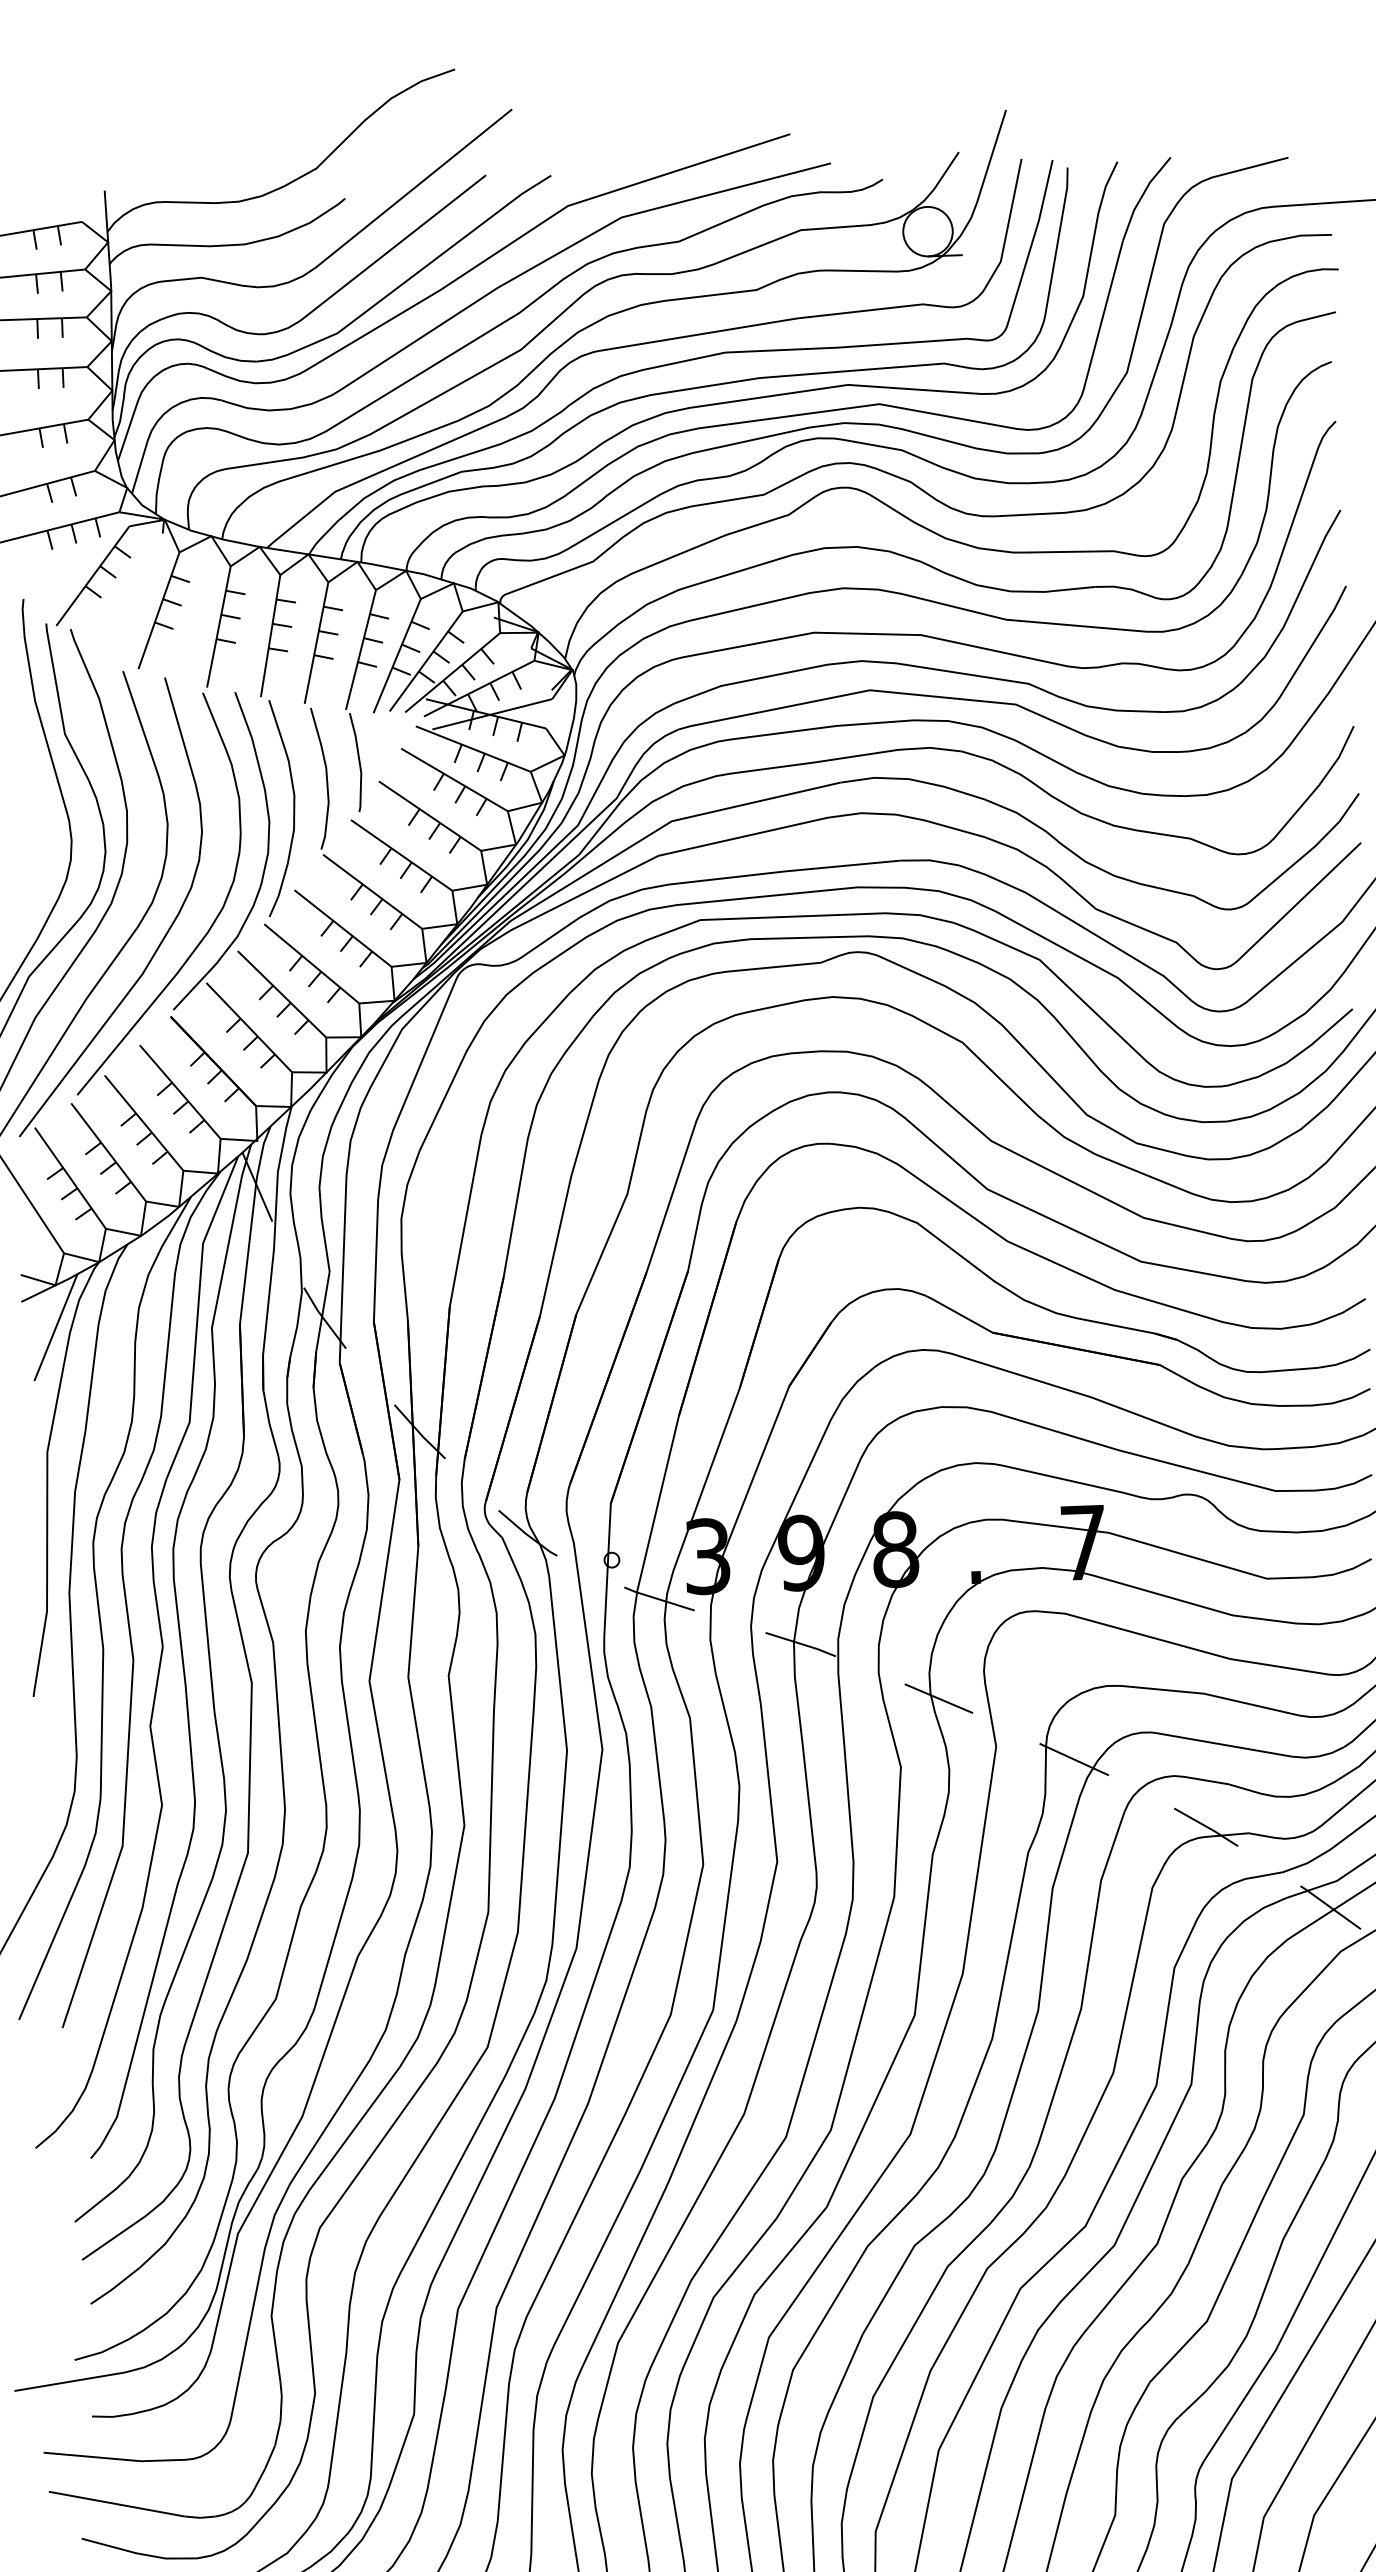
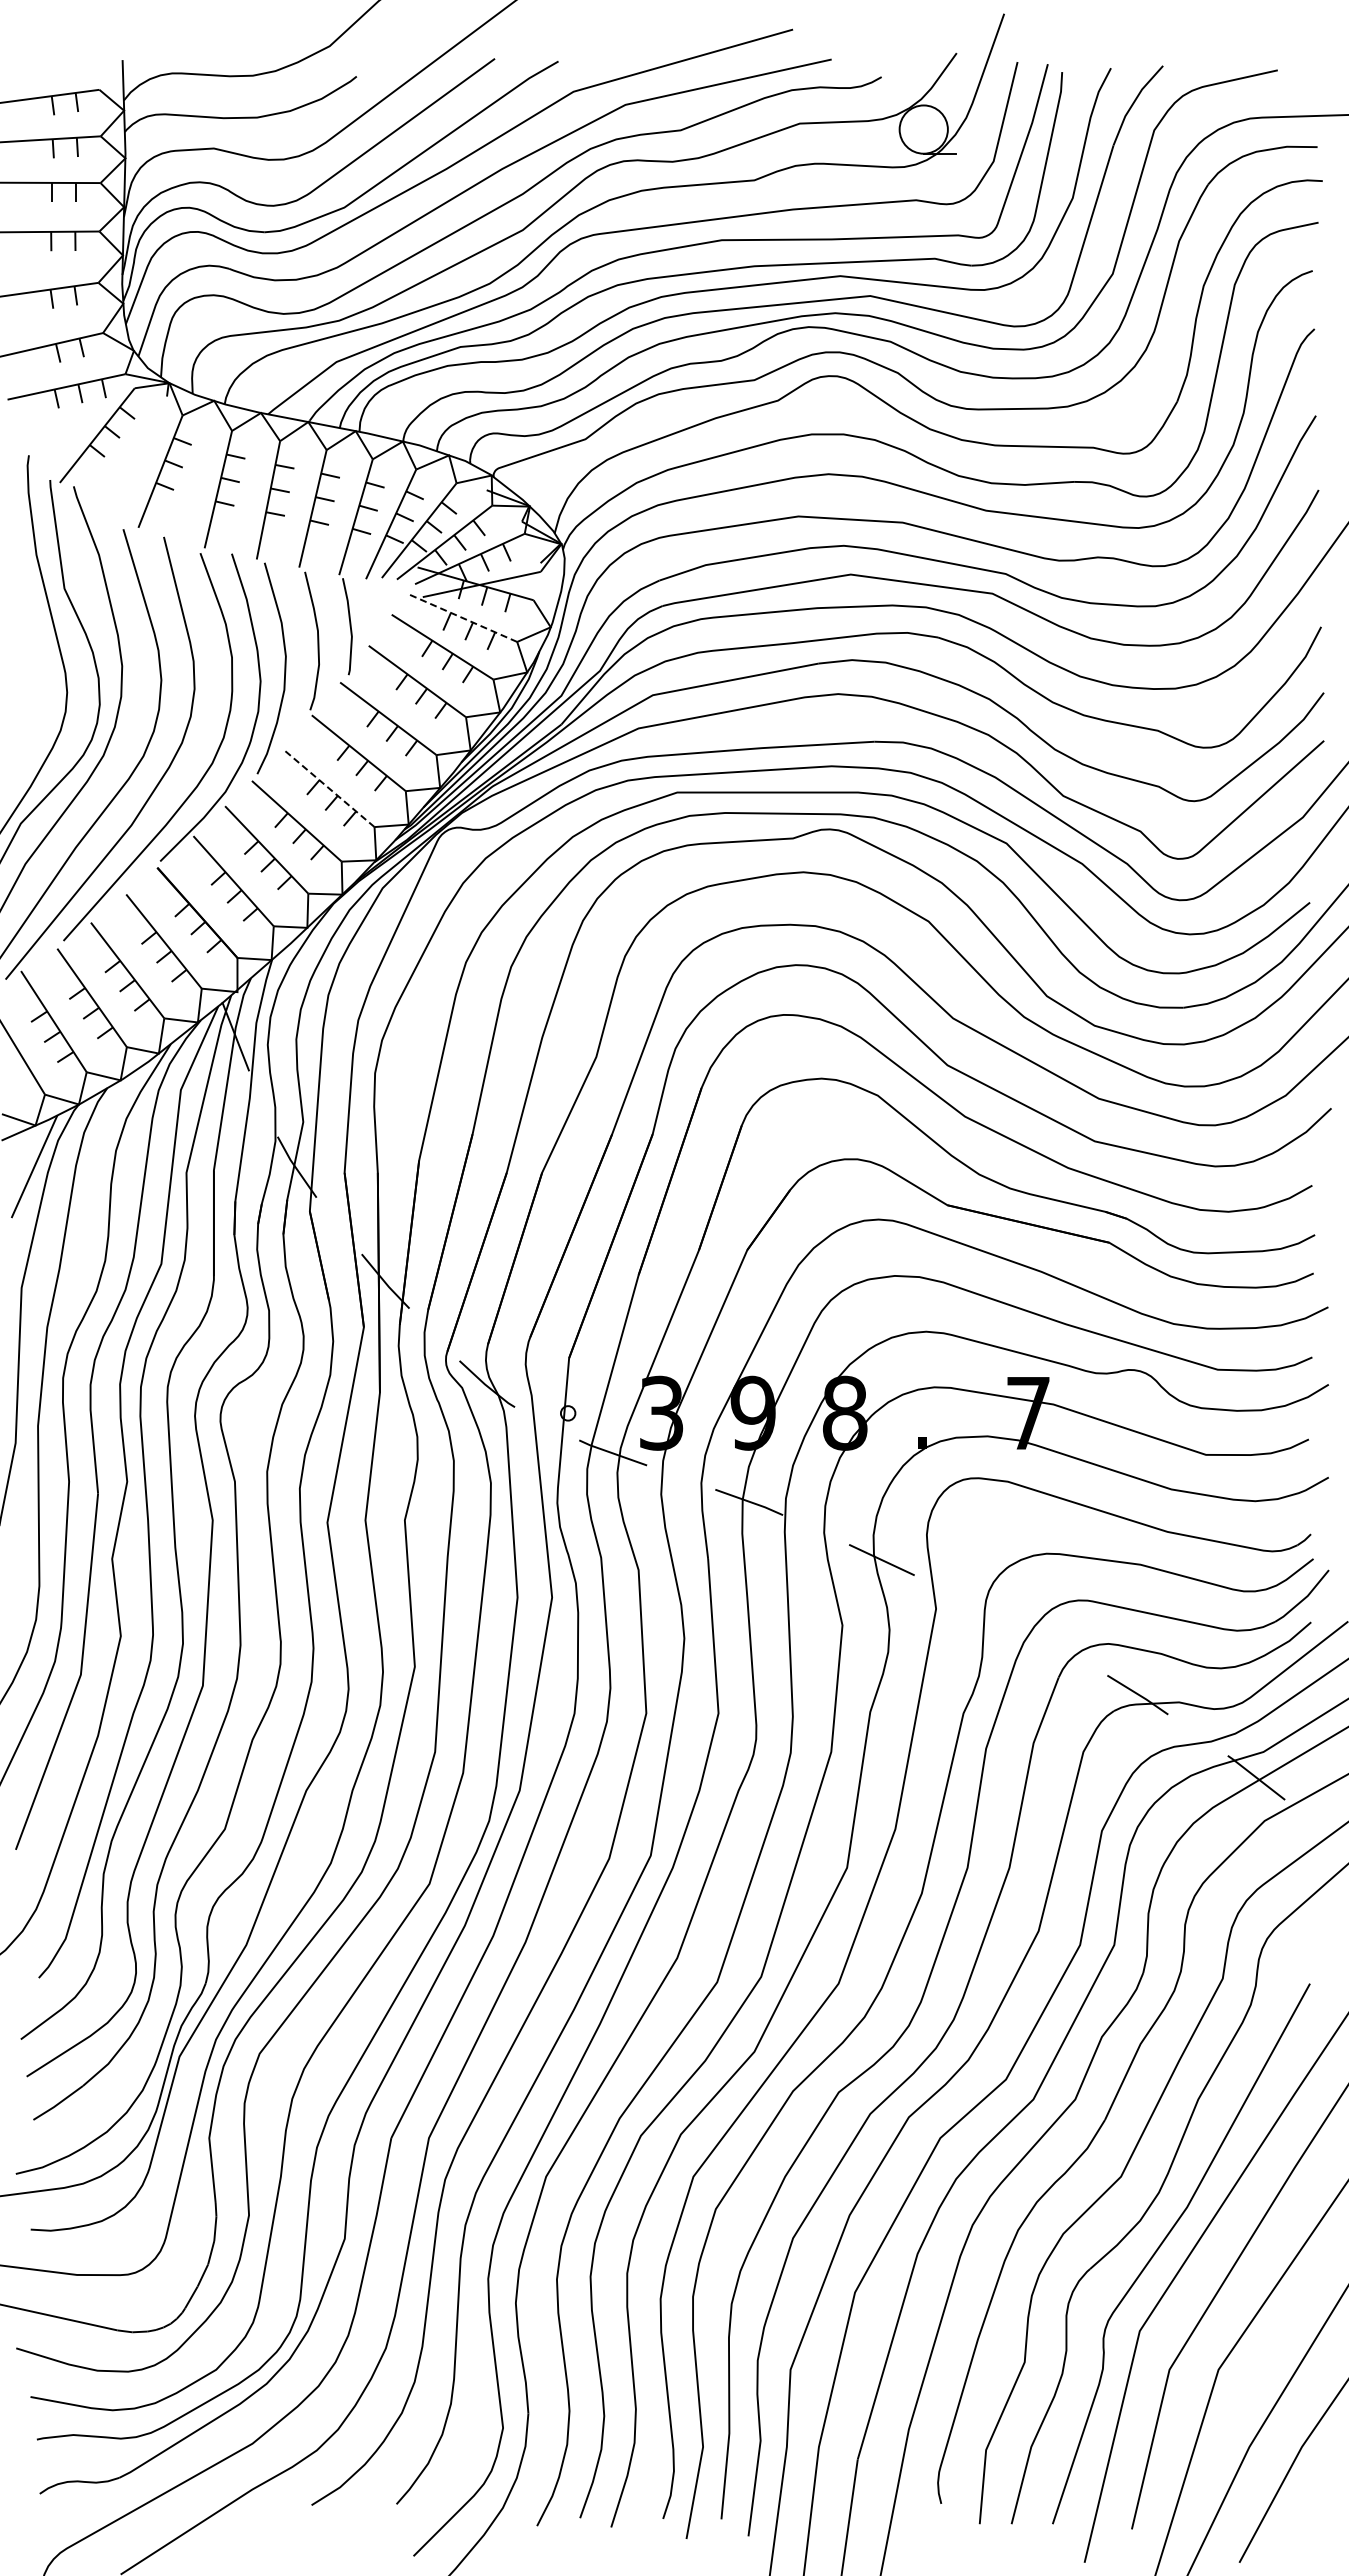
line: (472, 748) -> (461, 617), solid -> dashed
line: (342, 928) -> (328, 787), solid -> dashed
line: (1074, 1759) -> (1011, 1624), removed

